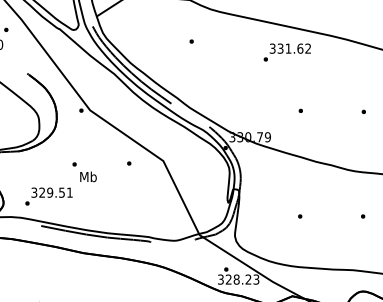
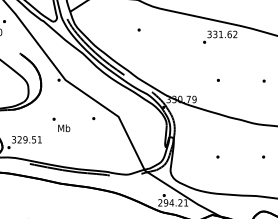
text: (286, 52) -> (219, 37), moved
text: (48, 196) -> (24, 142), moved
text: (238, 279) -> (173, 202), 328.23 -> 294.21

